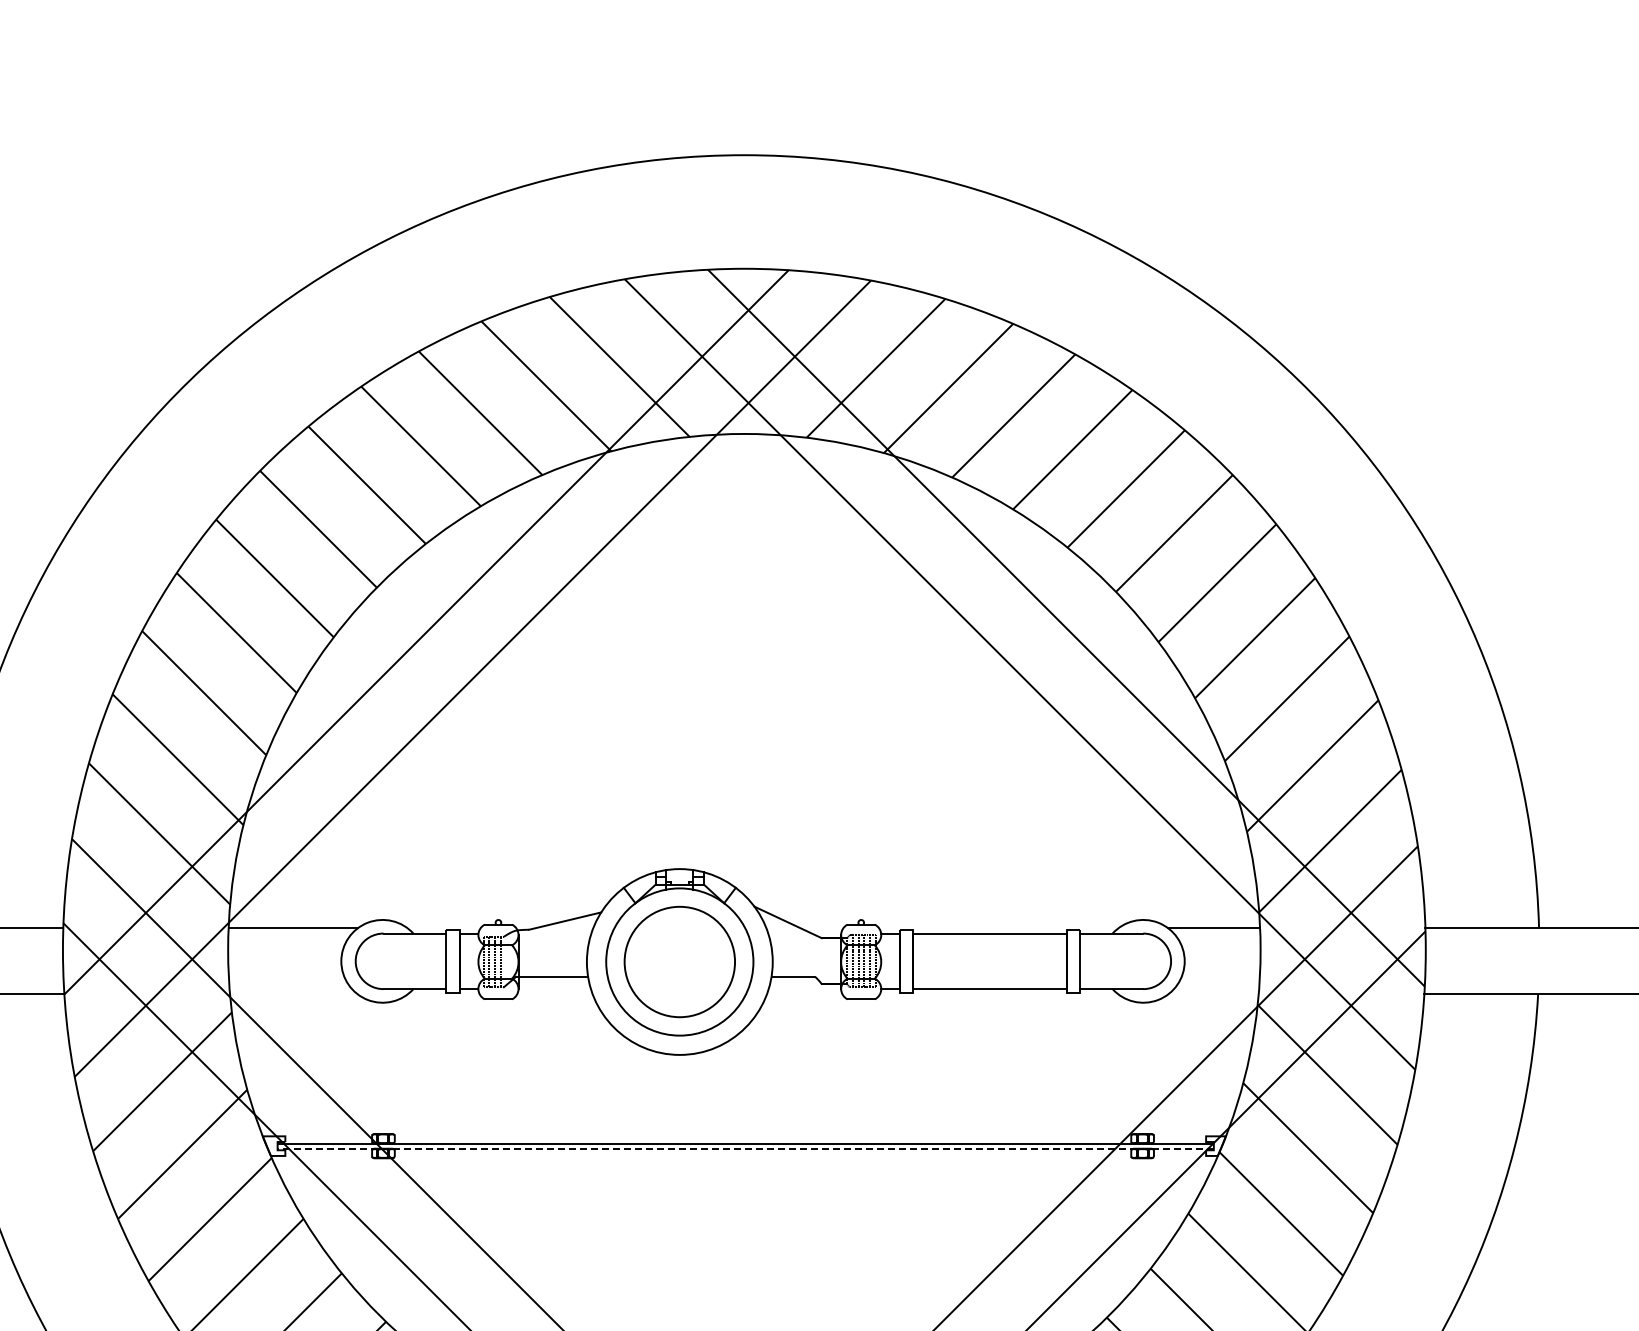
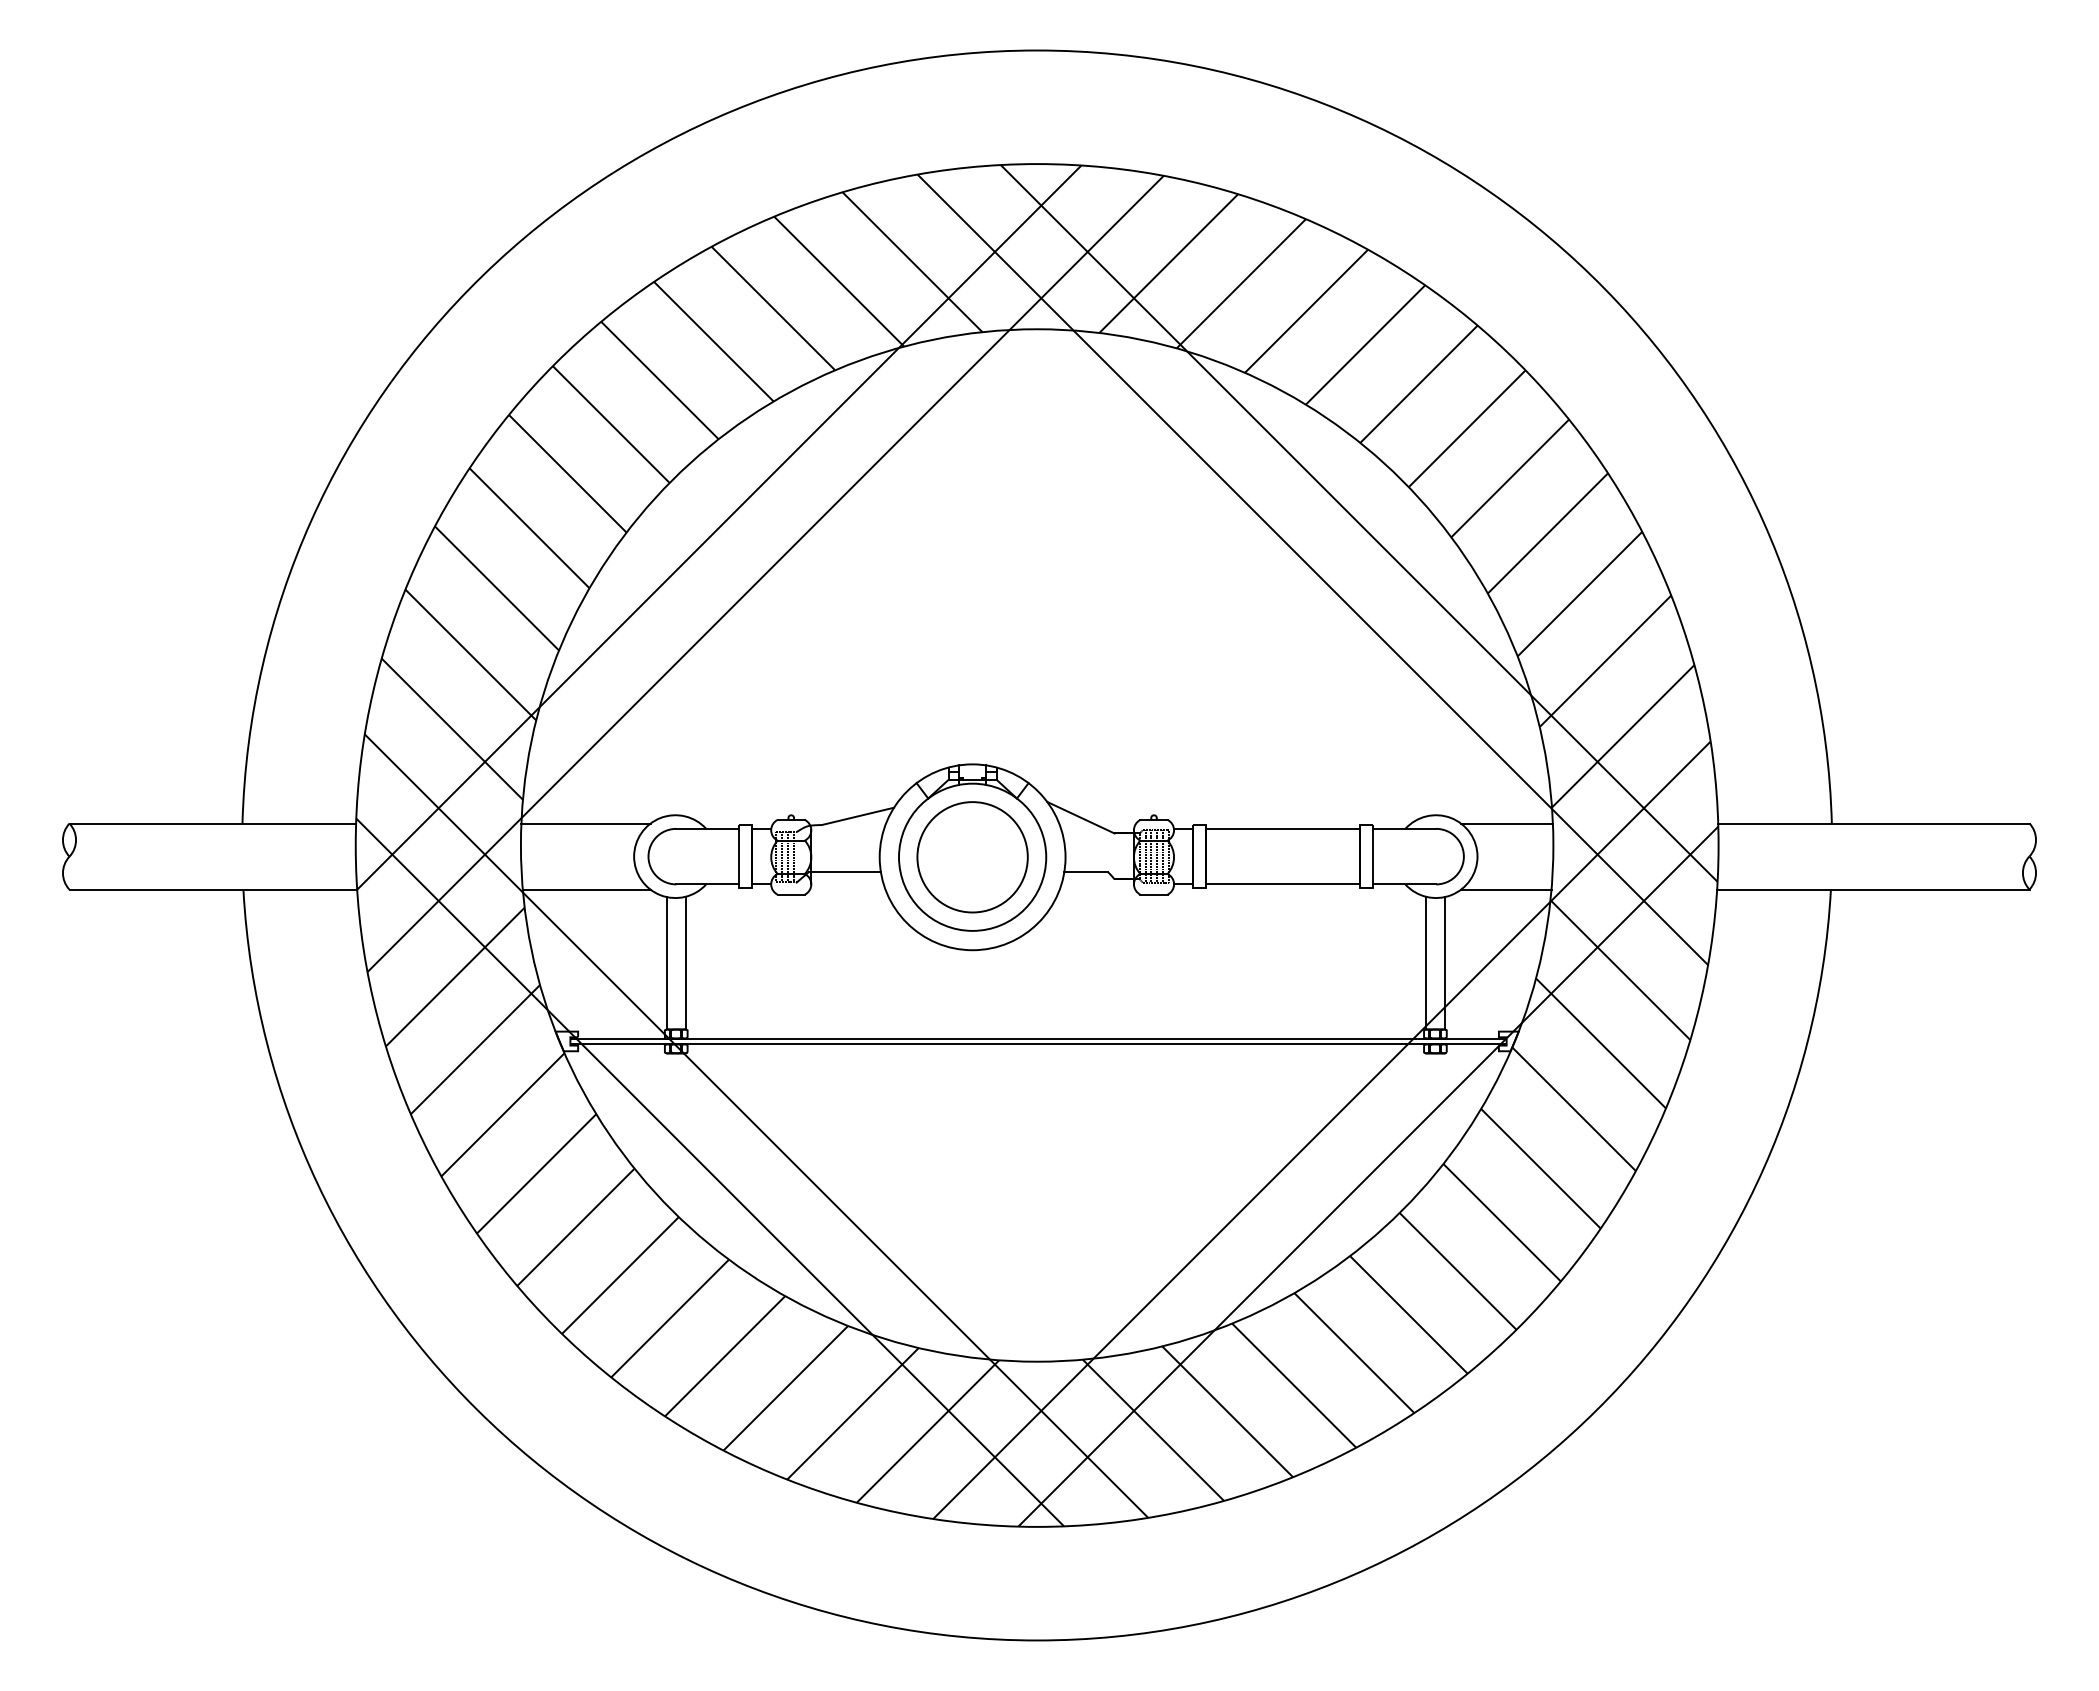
line: (293, 994) -> (586, 889), added
line: (1213, 994) -> (1506, 889), added
line: (392, 1067) -> (685, 962), added
line: (1133, 1067) -> (1426, 962), added
line: (373, 1068) -> (666, 963), added
line: (1151, 1068) -> (1444, 963), added
line: (745, 1149) -> (1038, 1044), dashed -> solid

